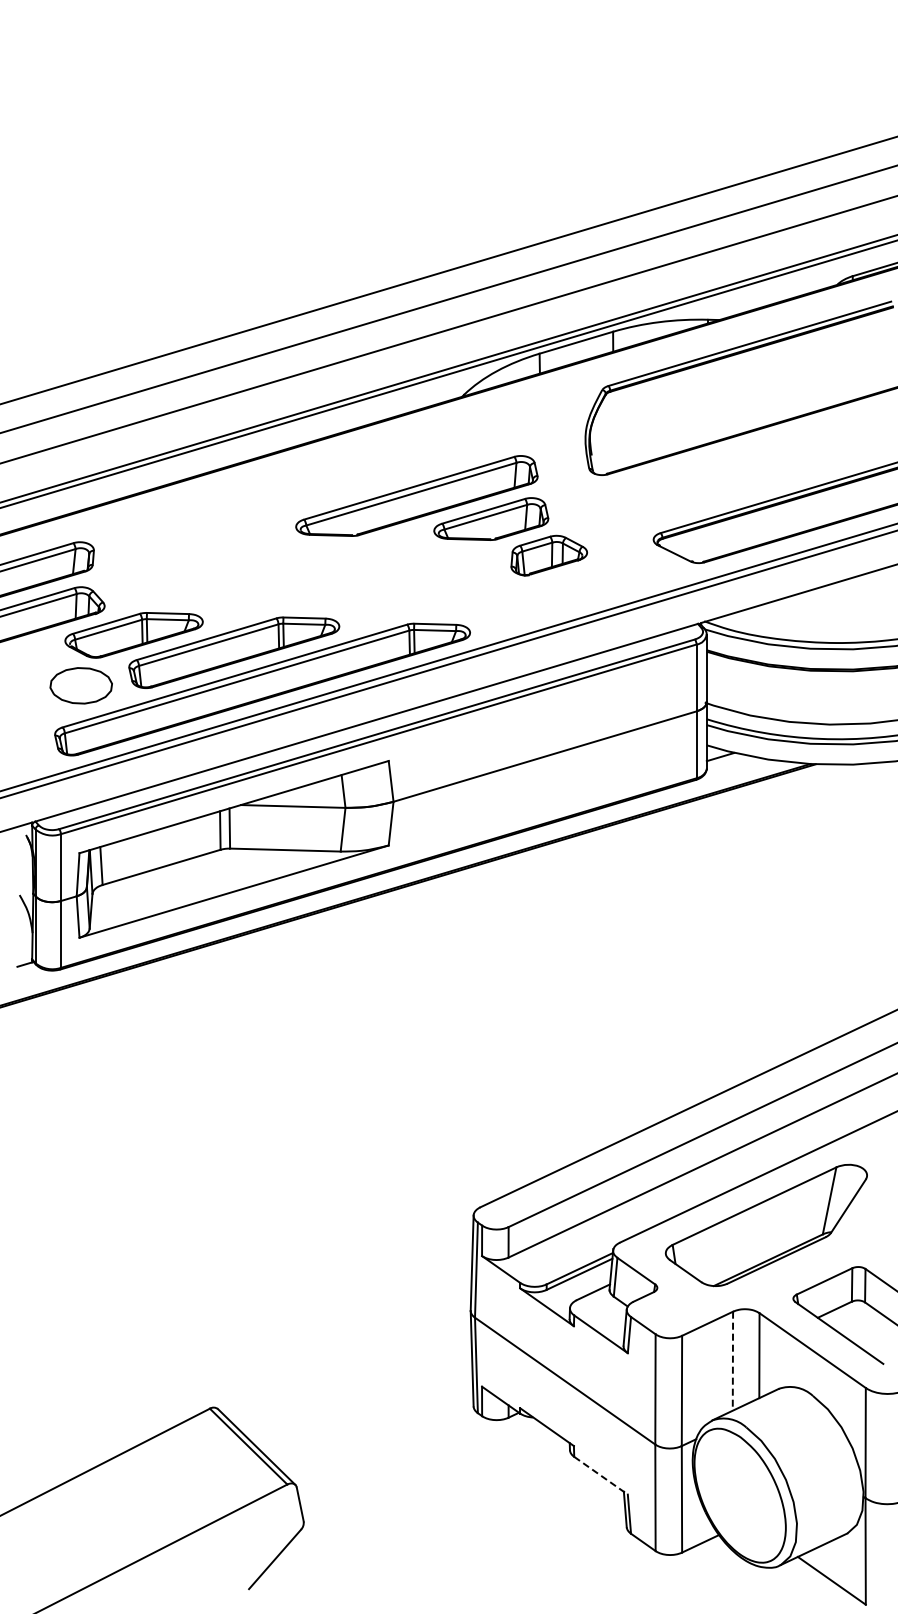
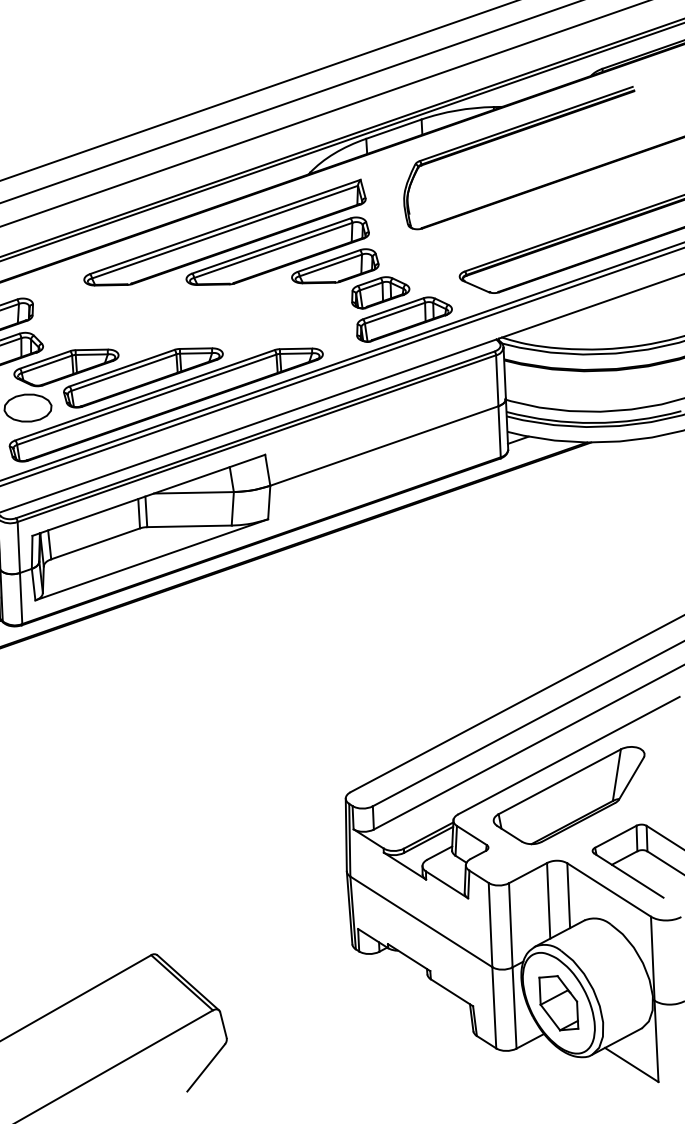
part: (348, 468) -> (224, 233), added
part: (578, 591) -> (404, 318), added
line: (732, 1361) -> (548, 901), dashed -> solid
line: (601, 1475) -> (452, 992), dashed -> solid
part: (740, 1495) -> (559, 1003), added

